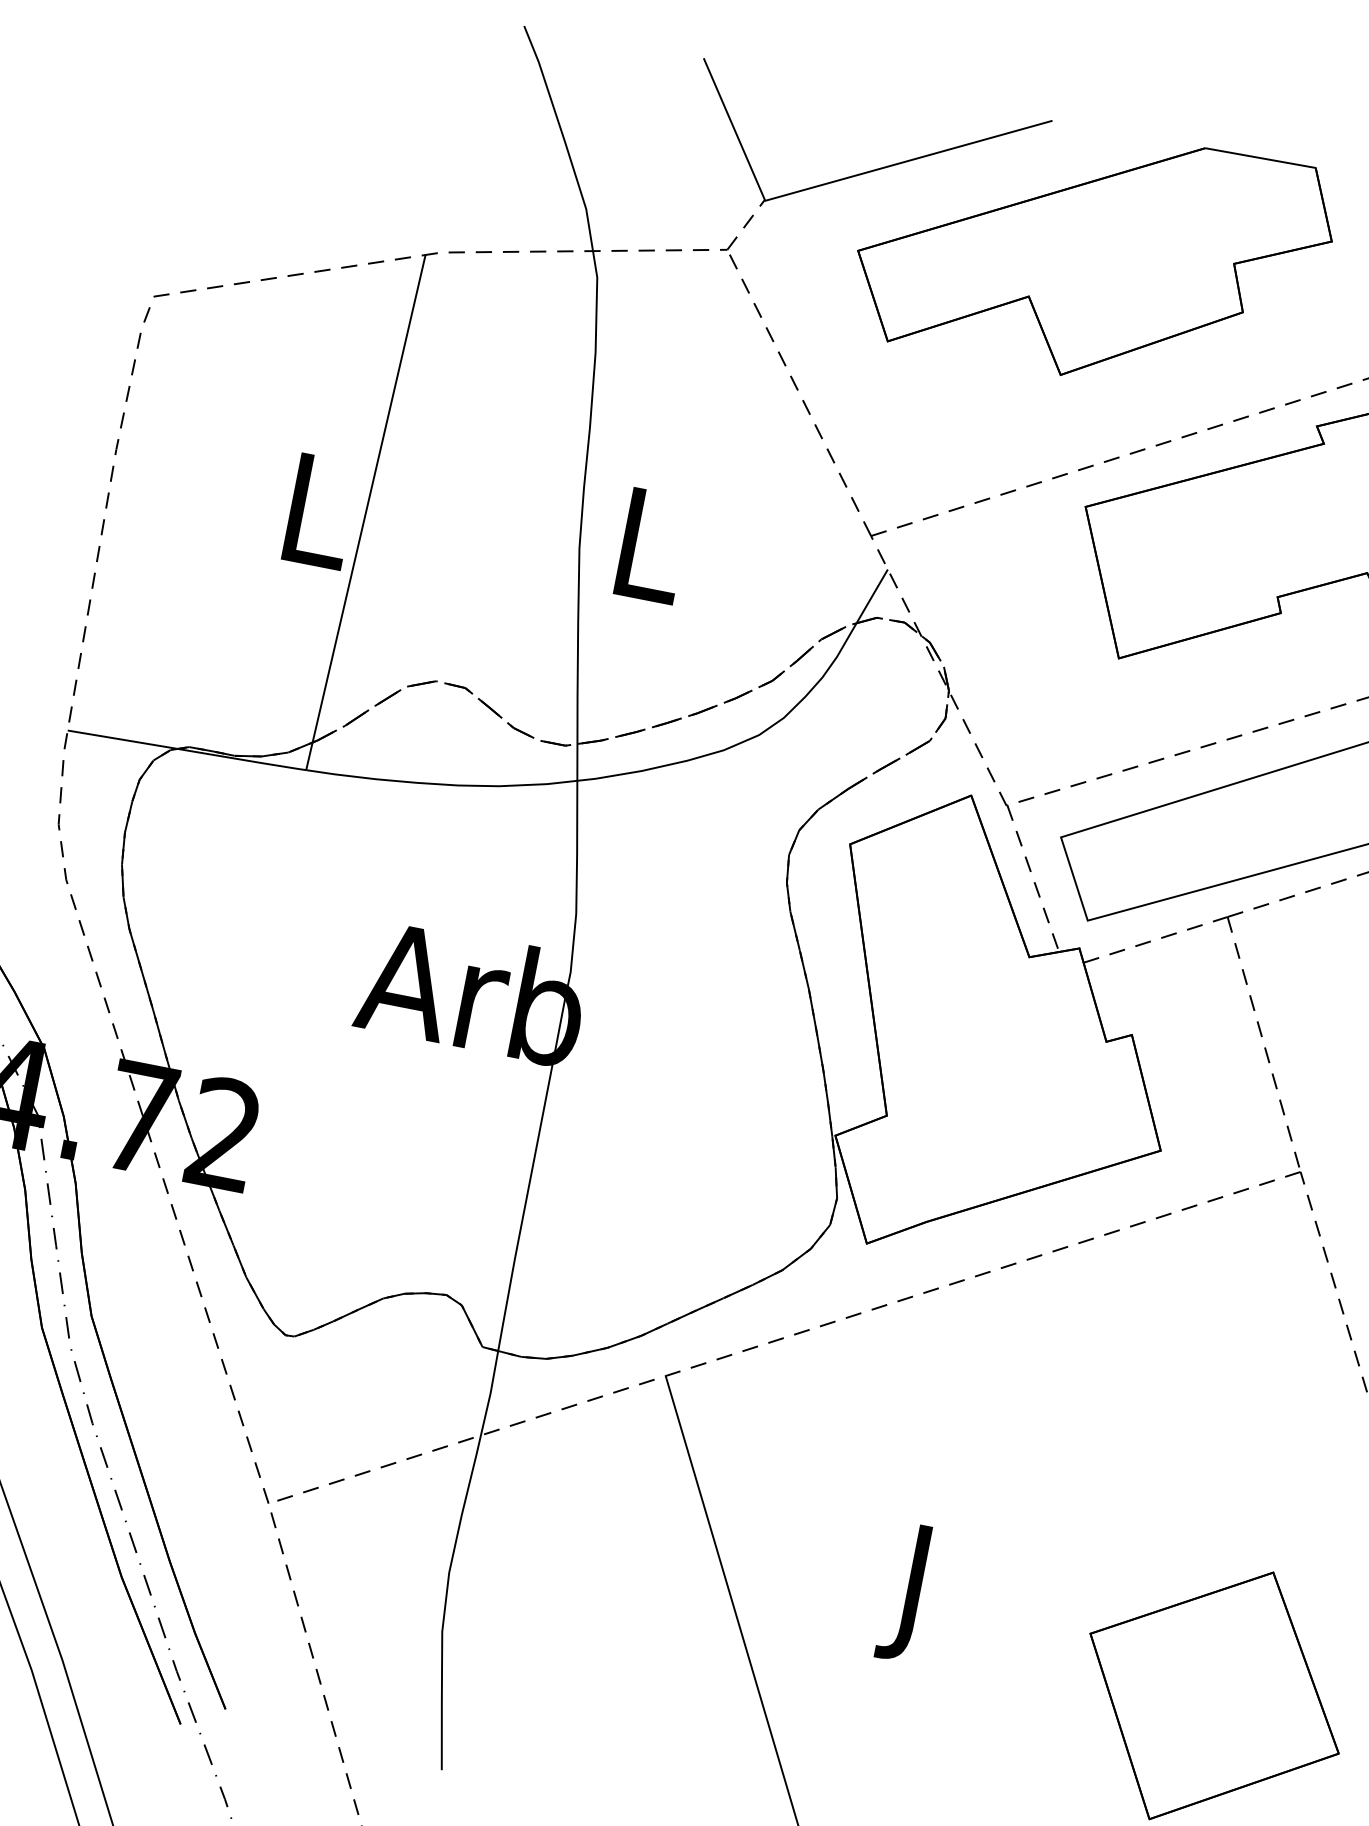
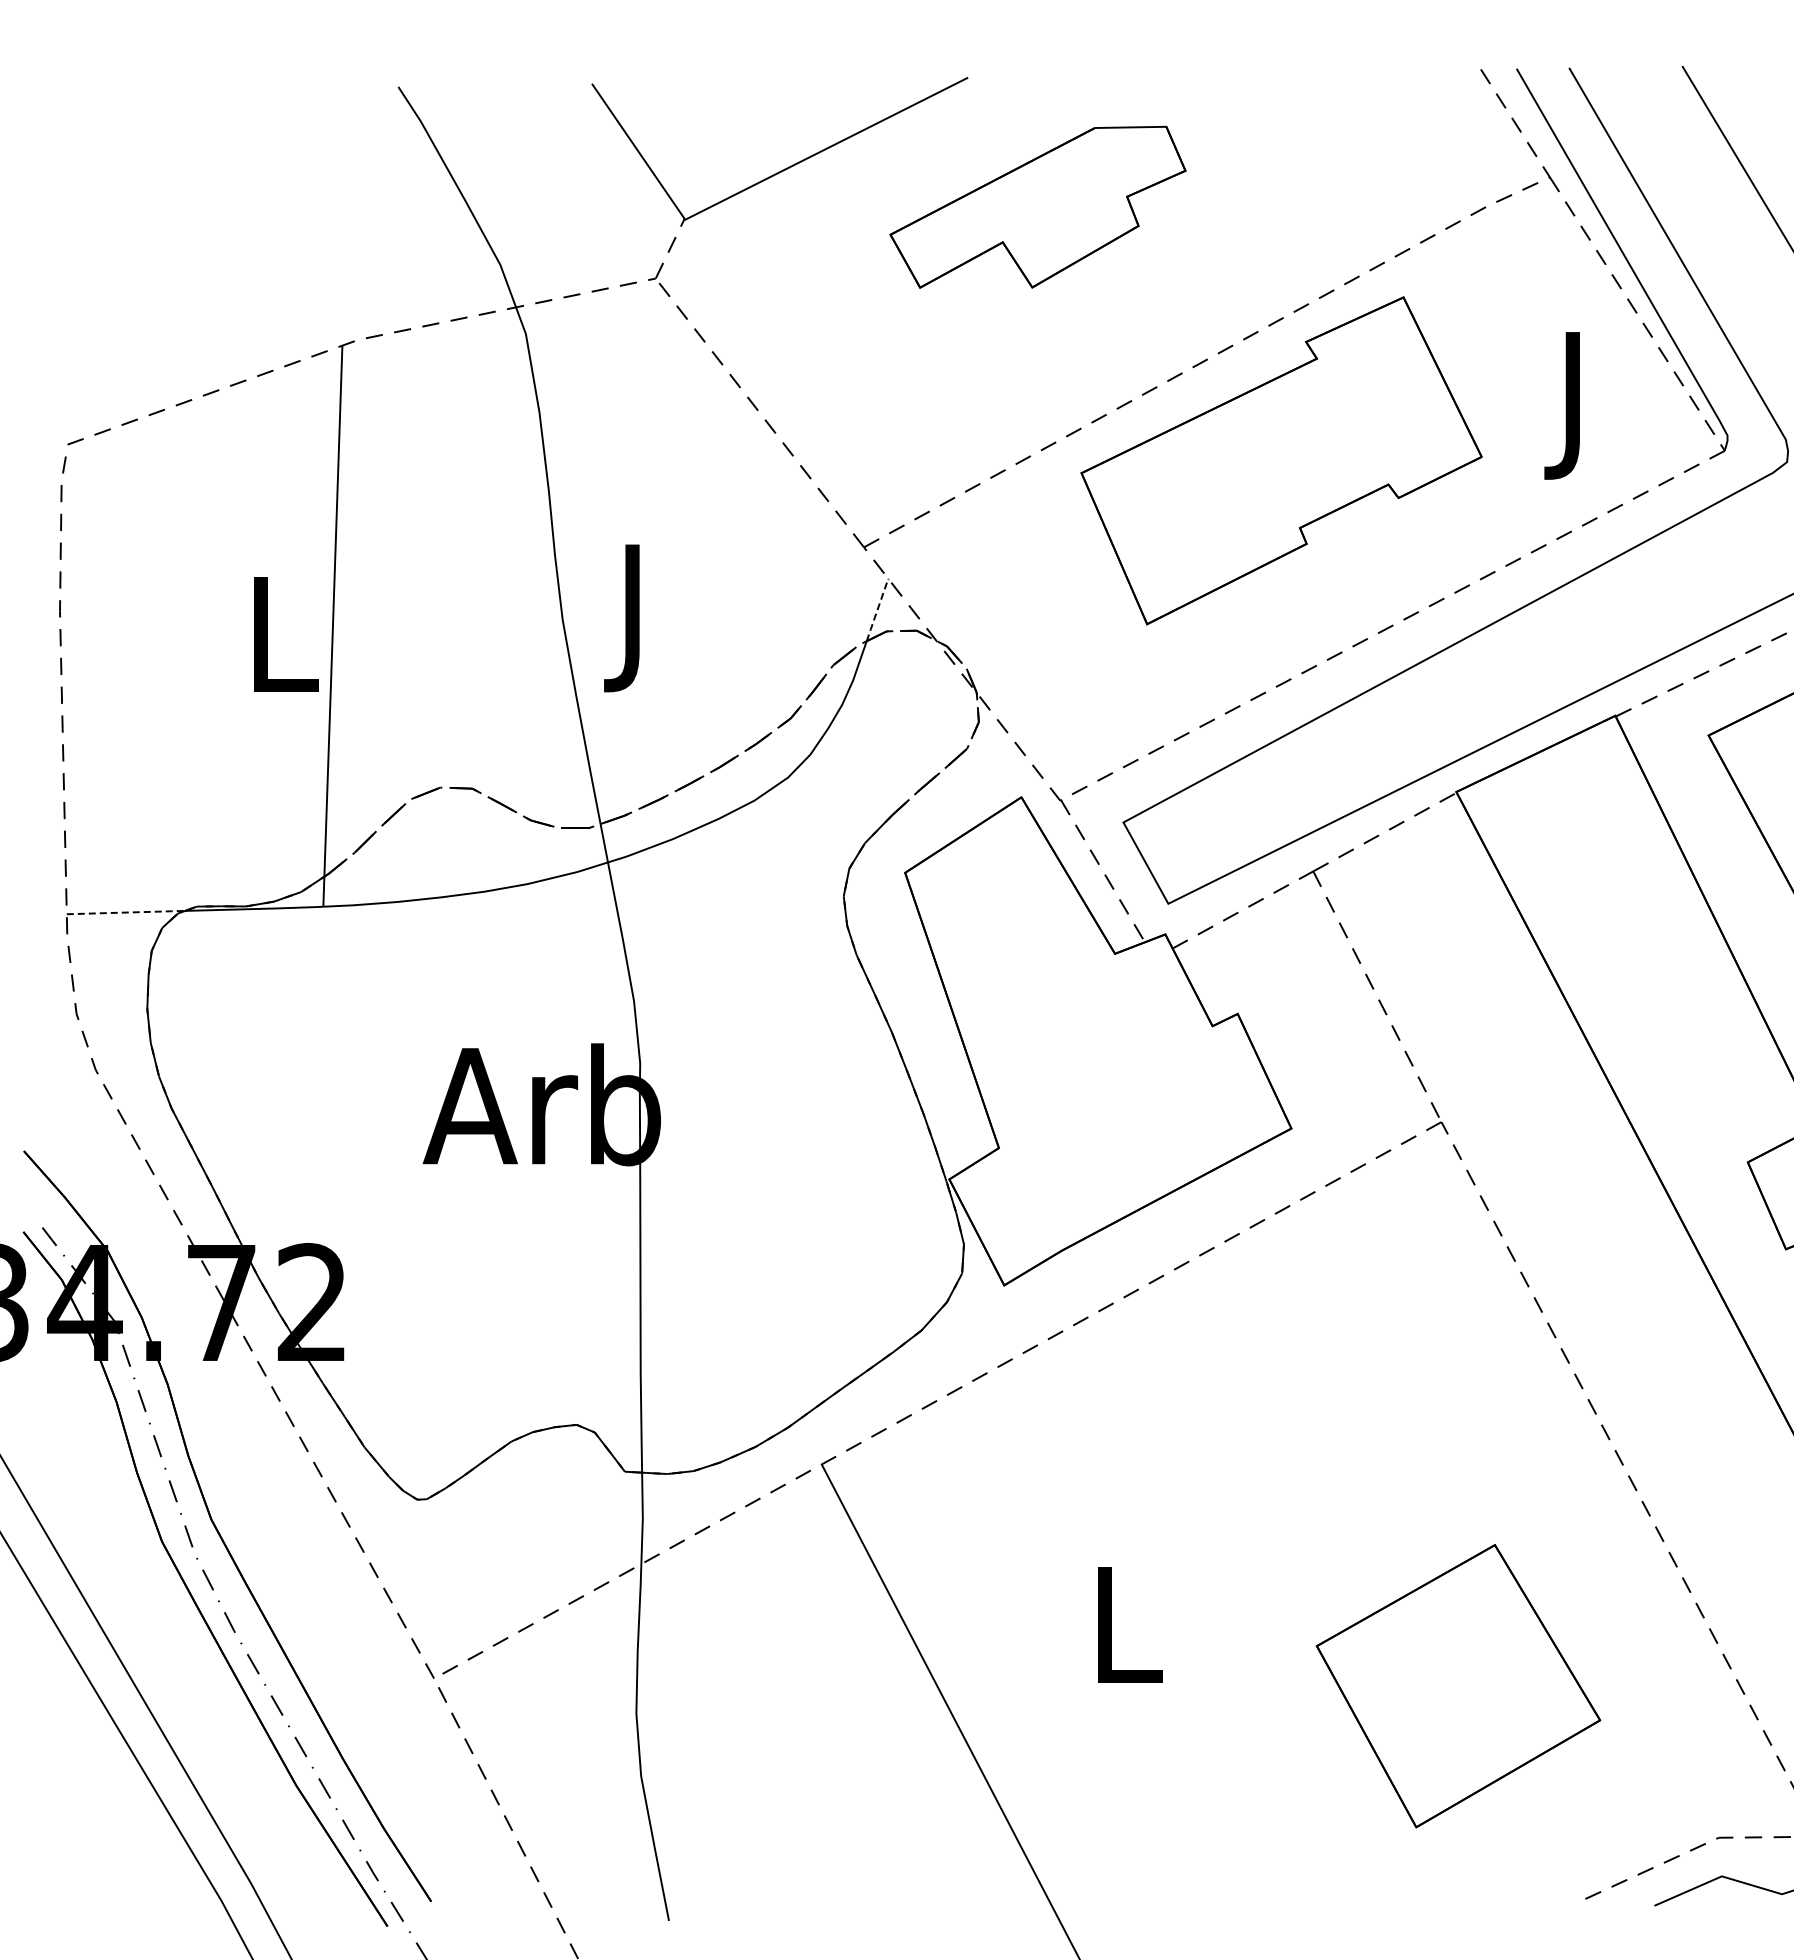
part: (1093, 253) -> (1037, 207), size x0.6
text: (648, 560) -> (637, 618), L -> J
line: (872, 596) -> (877, 610), solid -> dashed
line: (124, 739) -> (127, 912), solid -> dashed
text: (917, 1594) -> (1128, 1640), J -> L

